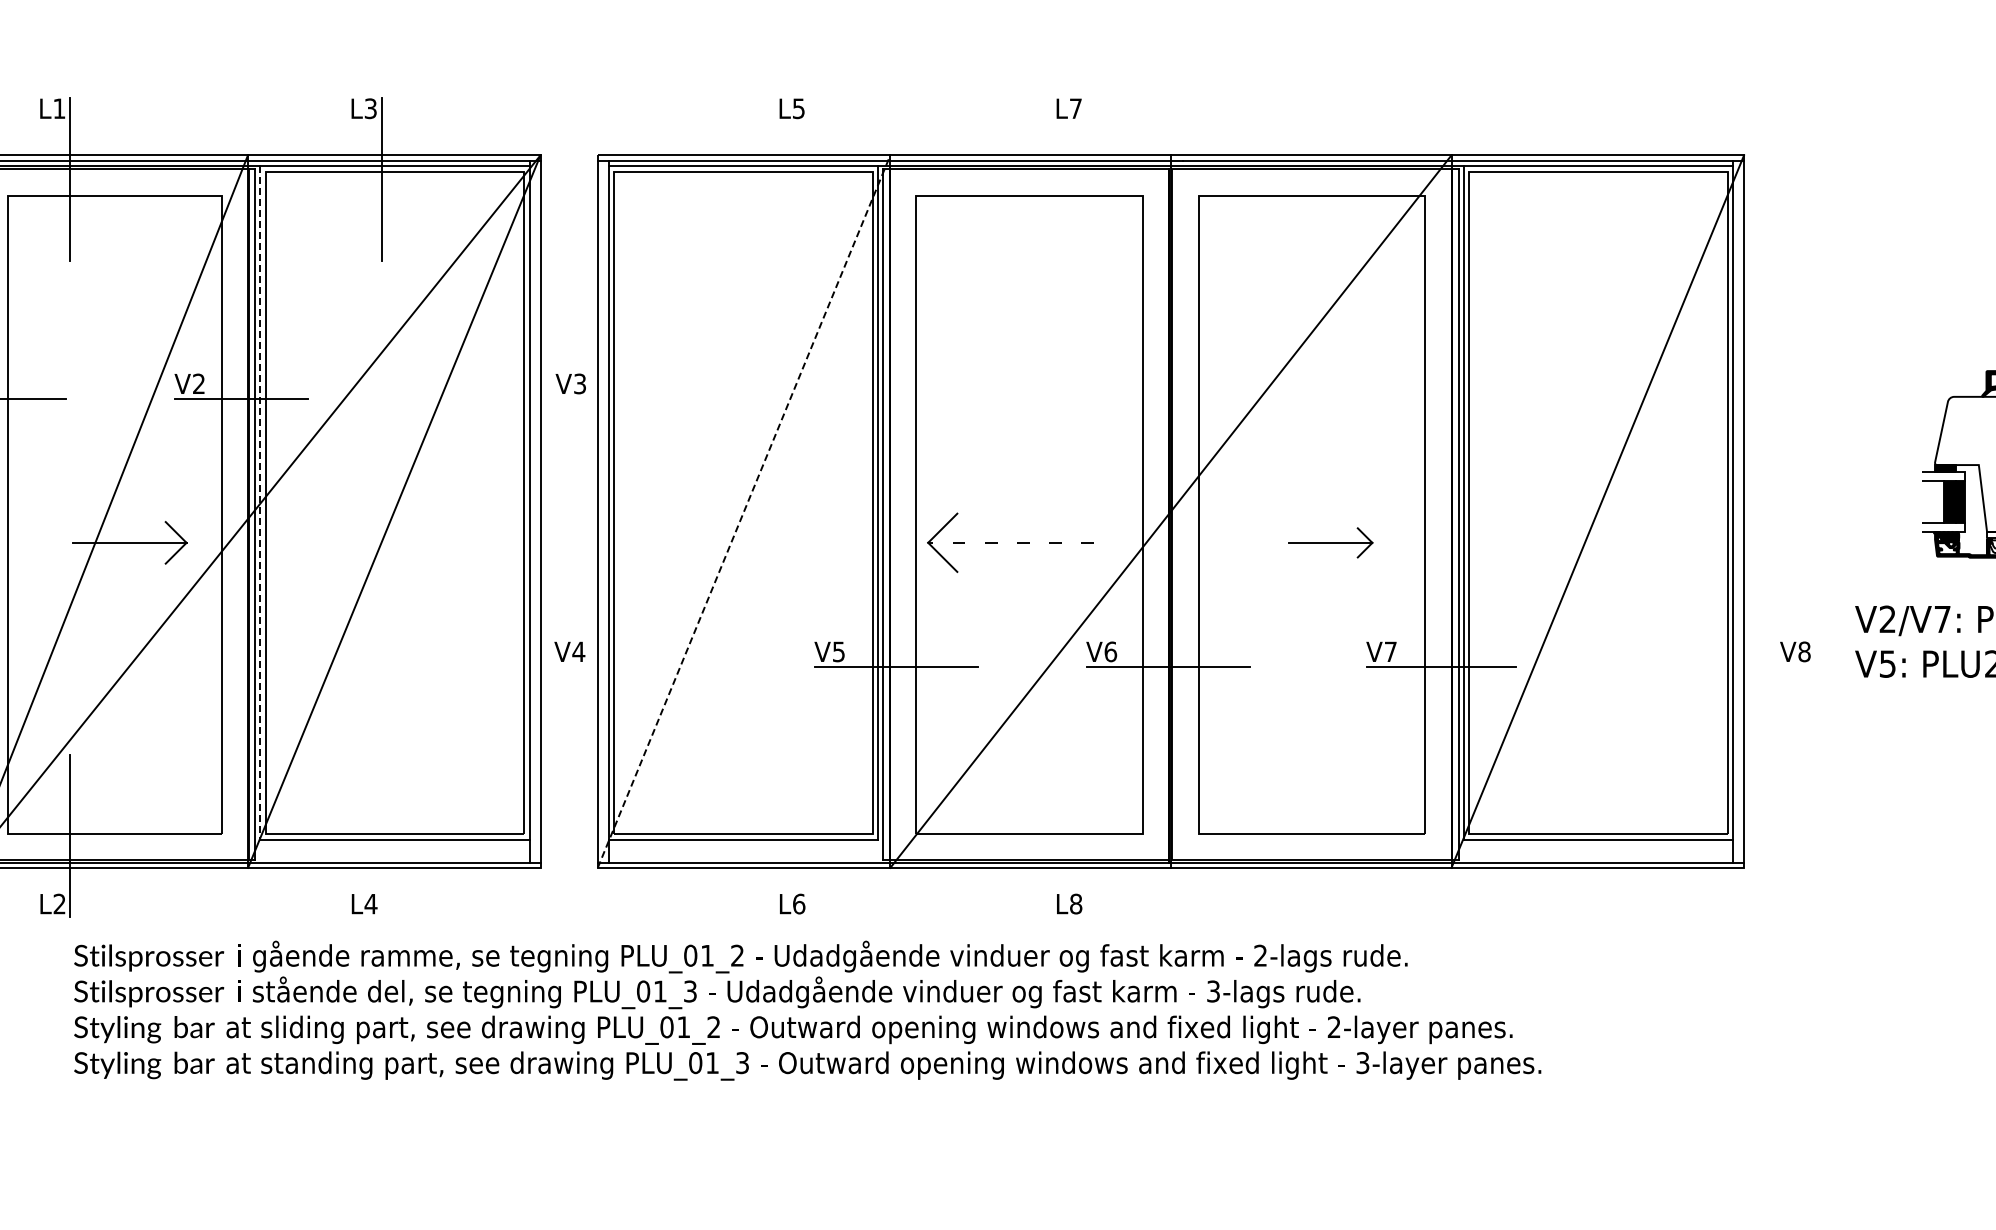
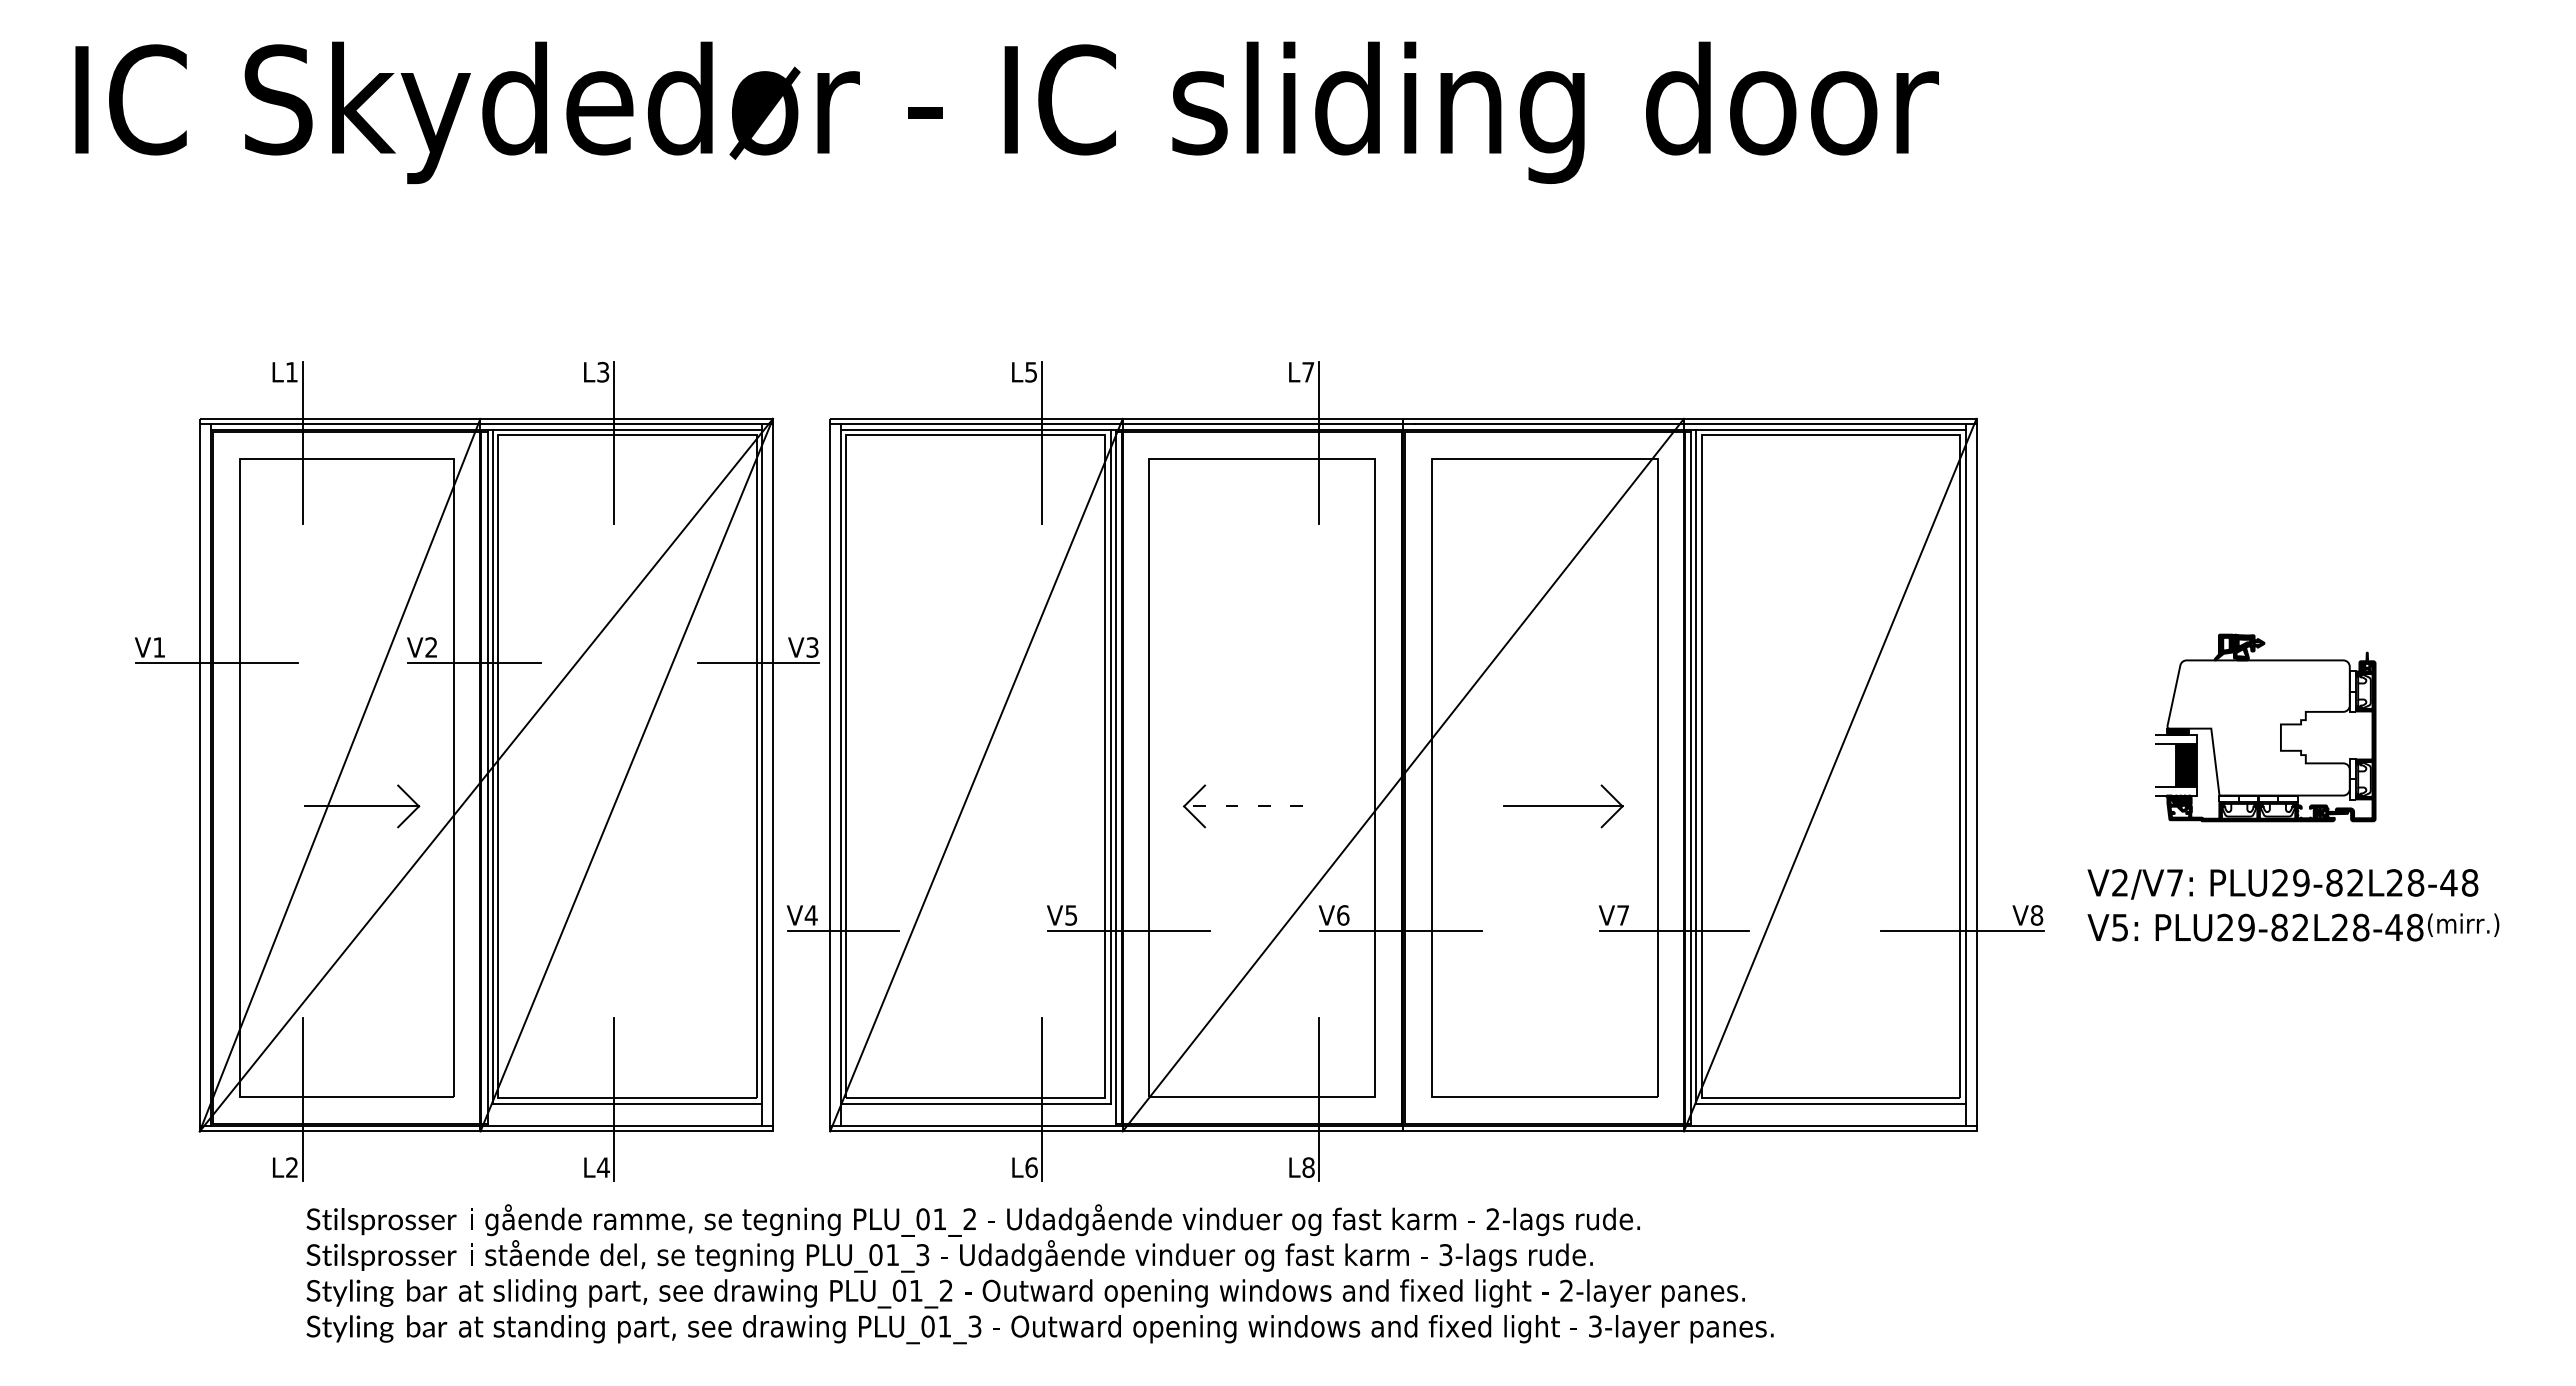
line: (810, 178) -> (1042, 442), added
line: (1087, 178) -> (1319, 442), added
line: (526, 398) -> (758, 662), added
line: (260, 502) -> (492, 766), dashed -> solid
line: (744, 510) -> (976, 774), dashed -> solid
part: (1010, 542) -> (1242, 806), size x0.71
part: (1331, 542) -> (1563, 806), size x1.43
line: (611, 666) -> (843, 930), added
line: (1730, 666) -> (1962, 930), added
line: (382, 835) -> (614, 1099), added
line: (810, 835) -> (1042, 1099), added
line: (1087, 835) -> (1319, 1099), added

